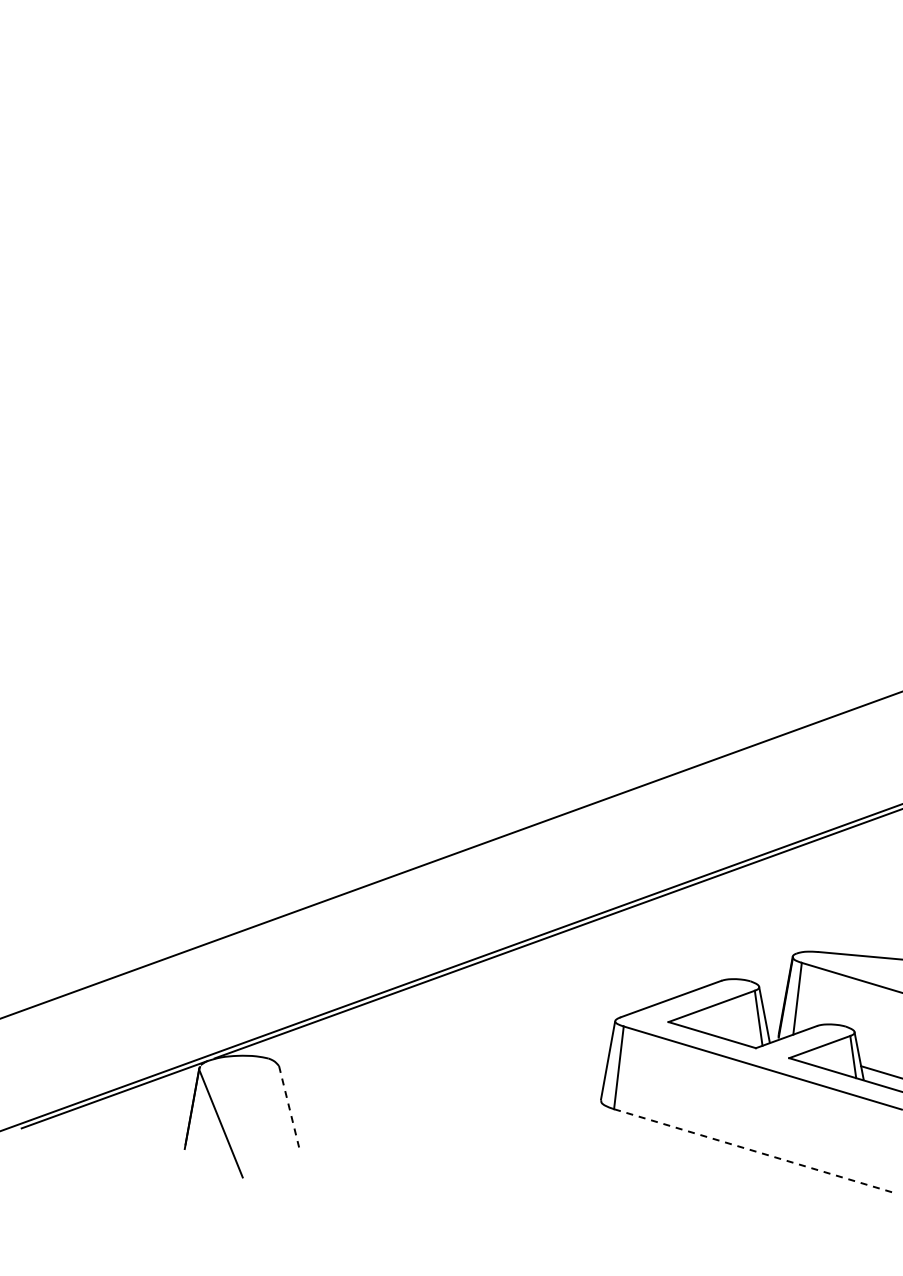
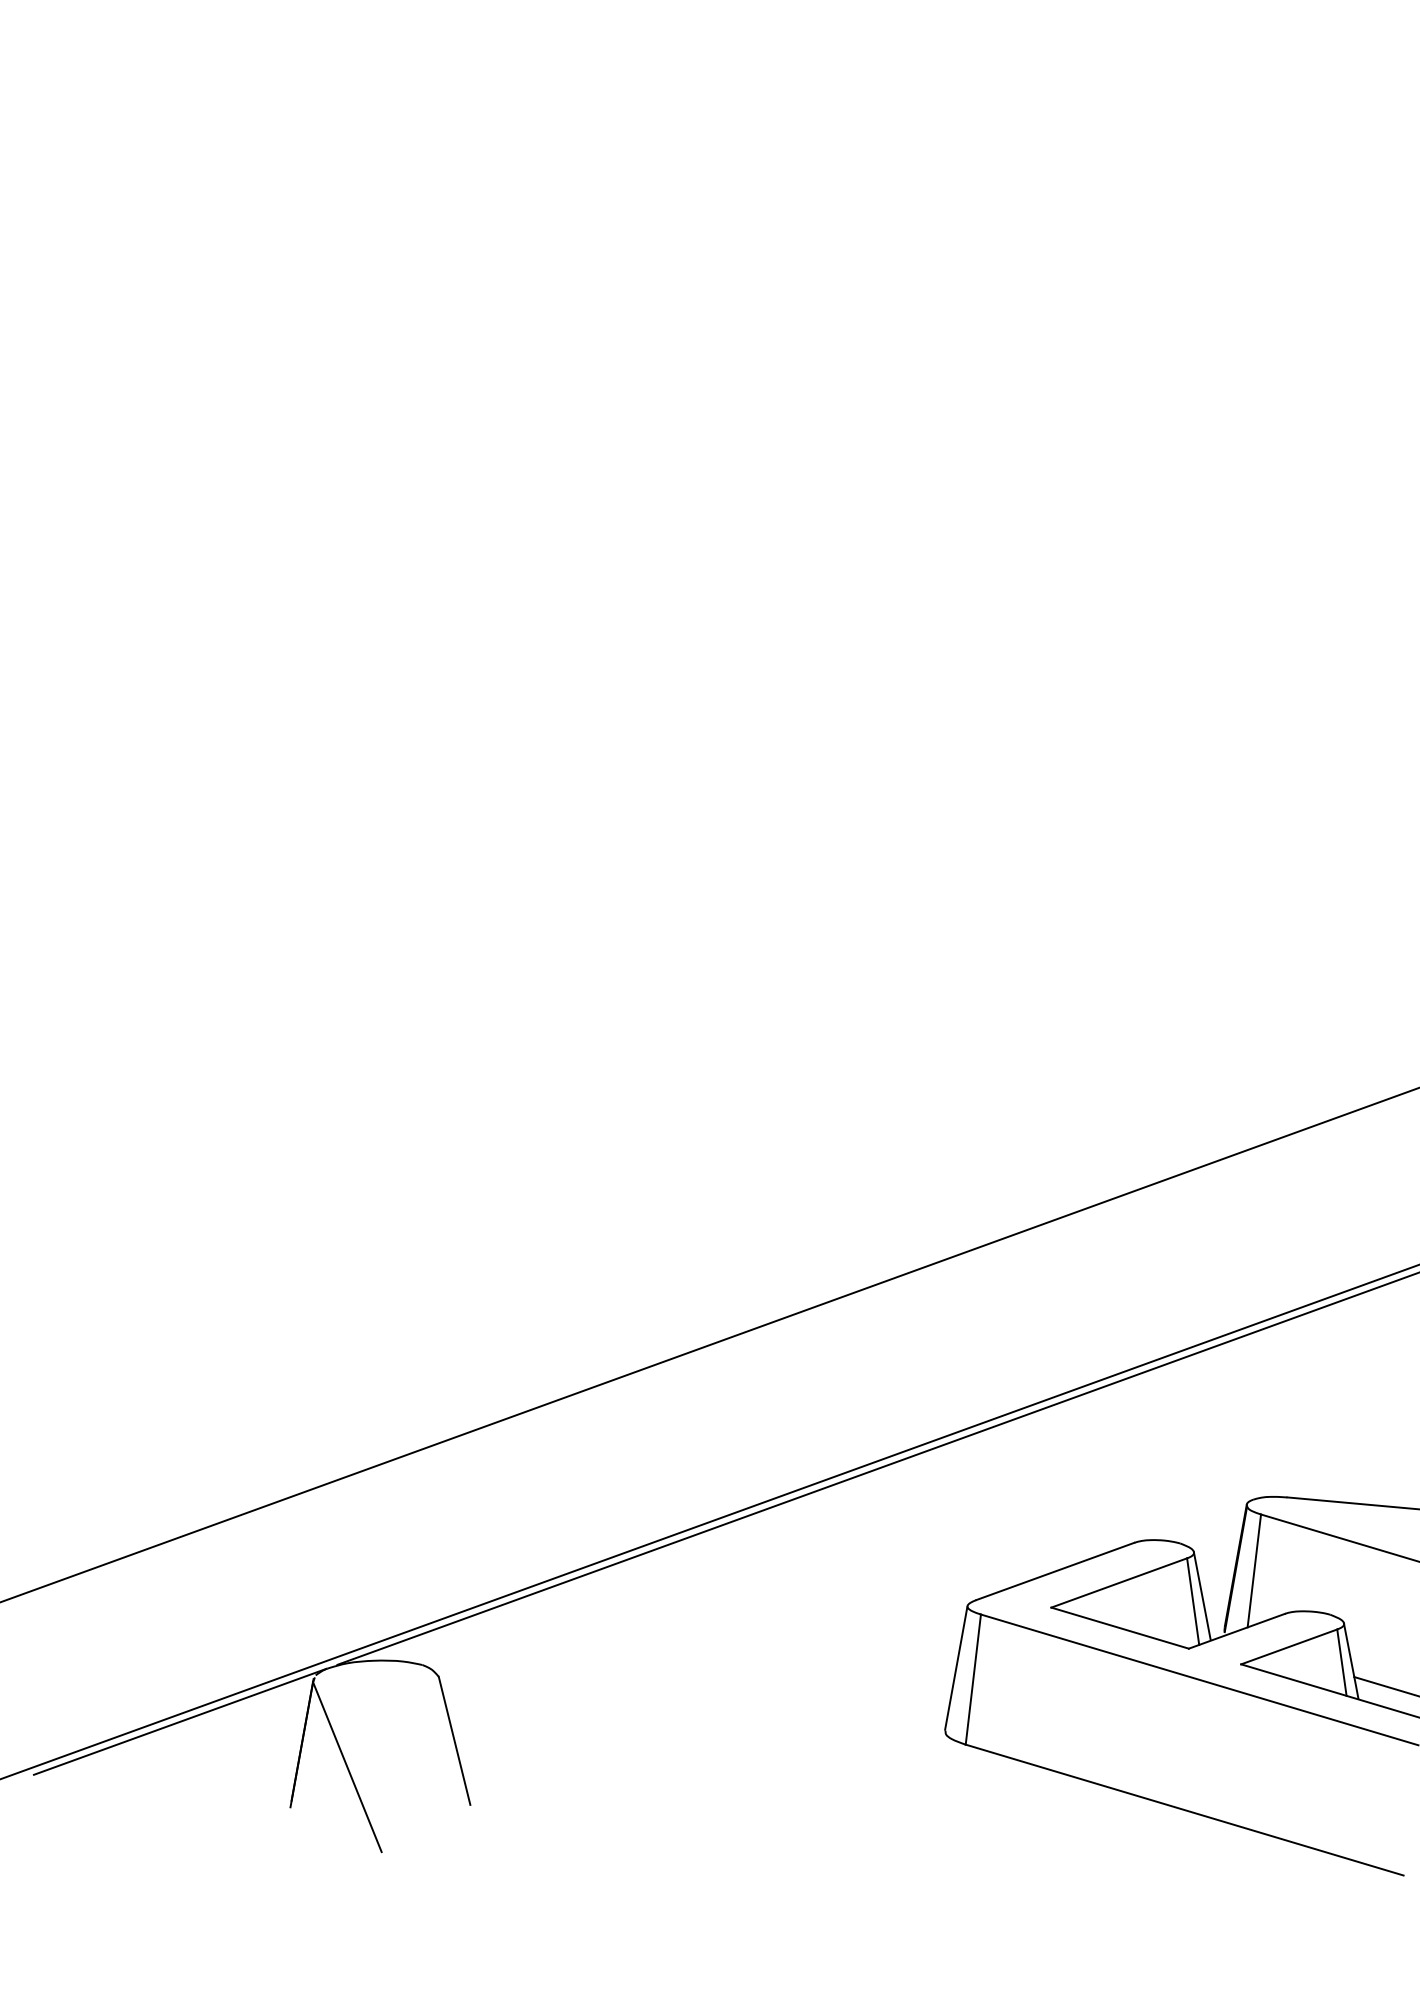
line: (289, 1106) -> (455, 1740), dashed -> solid
line: (753, 1150) -> (1185, 1809), dashed -> solid

